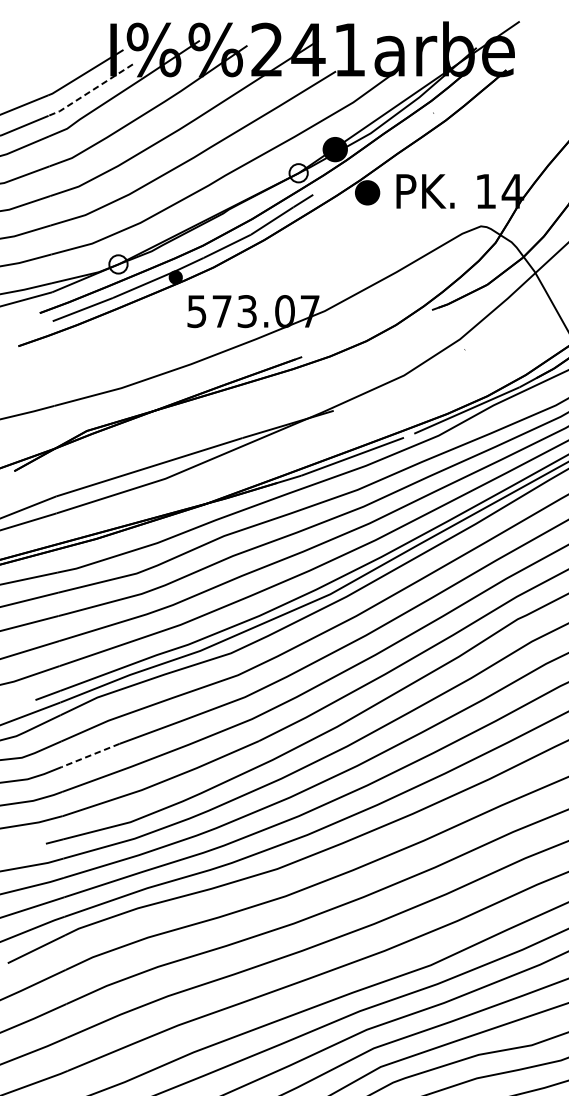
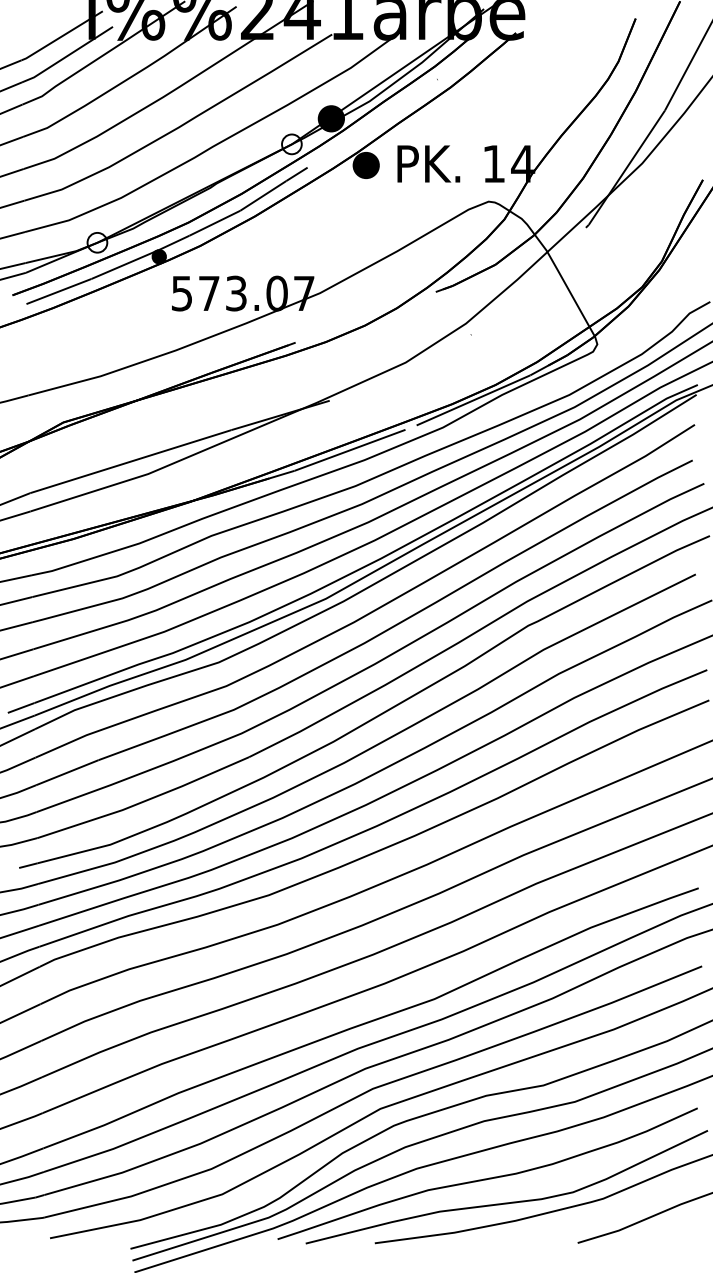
line: (89, 91) -> (66, 56), dashed -> solid
line: (90, 755) -> (67, 772), dashed -> solid

